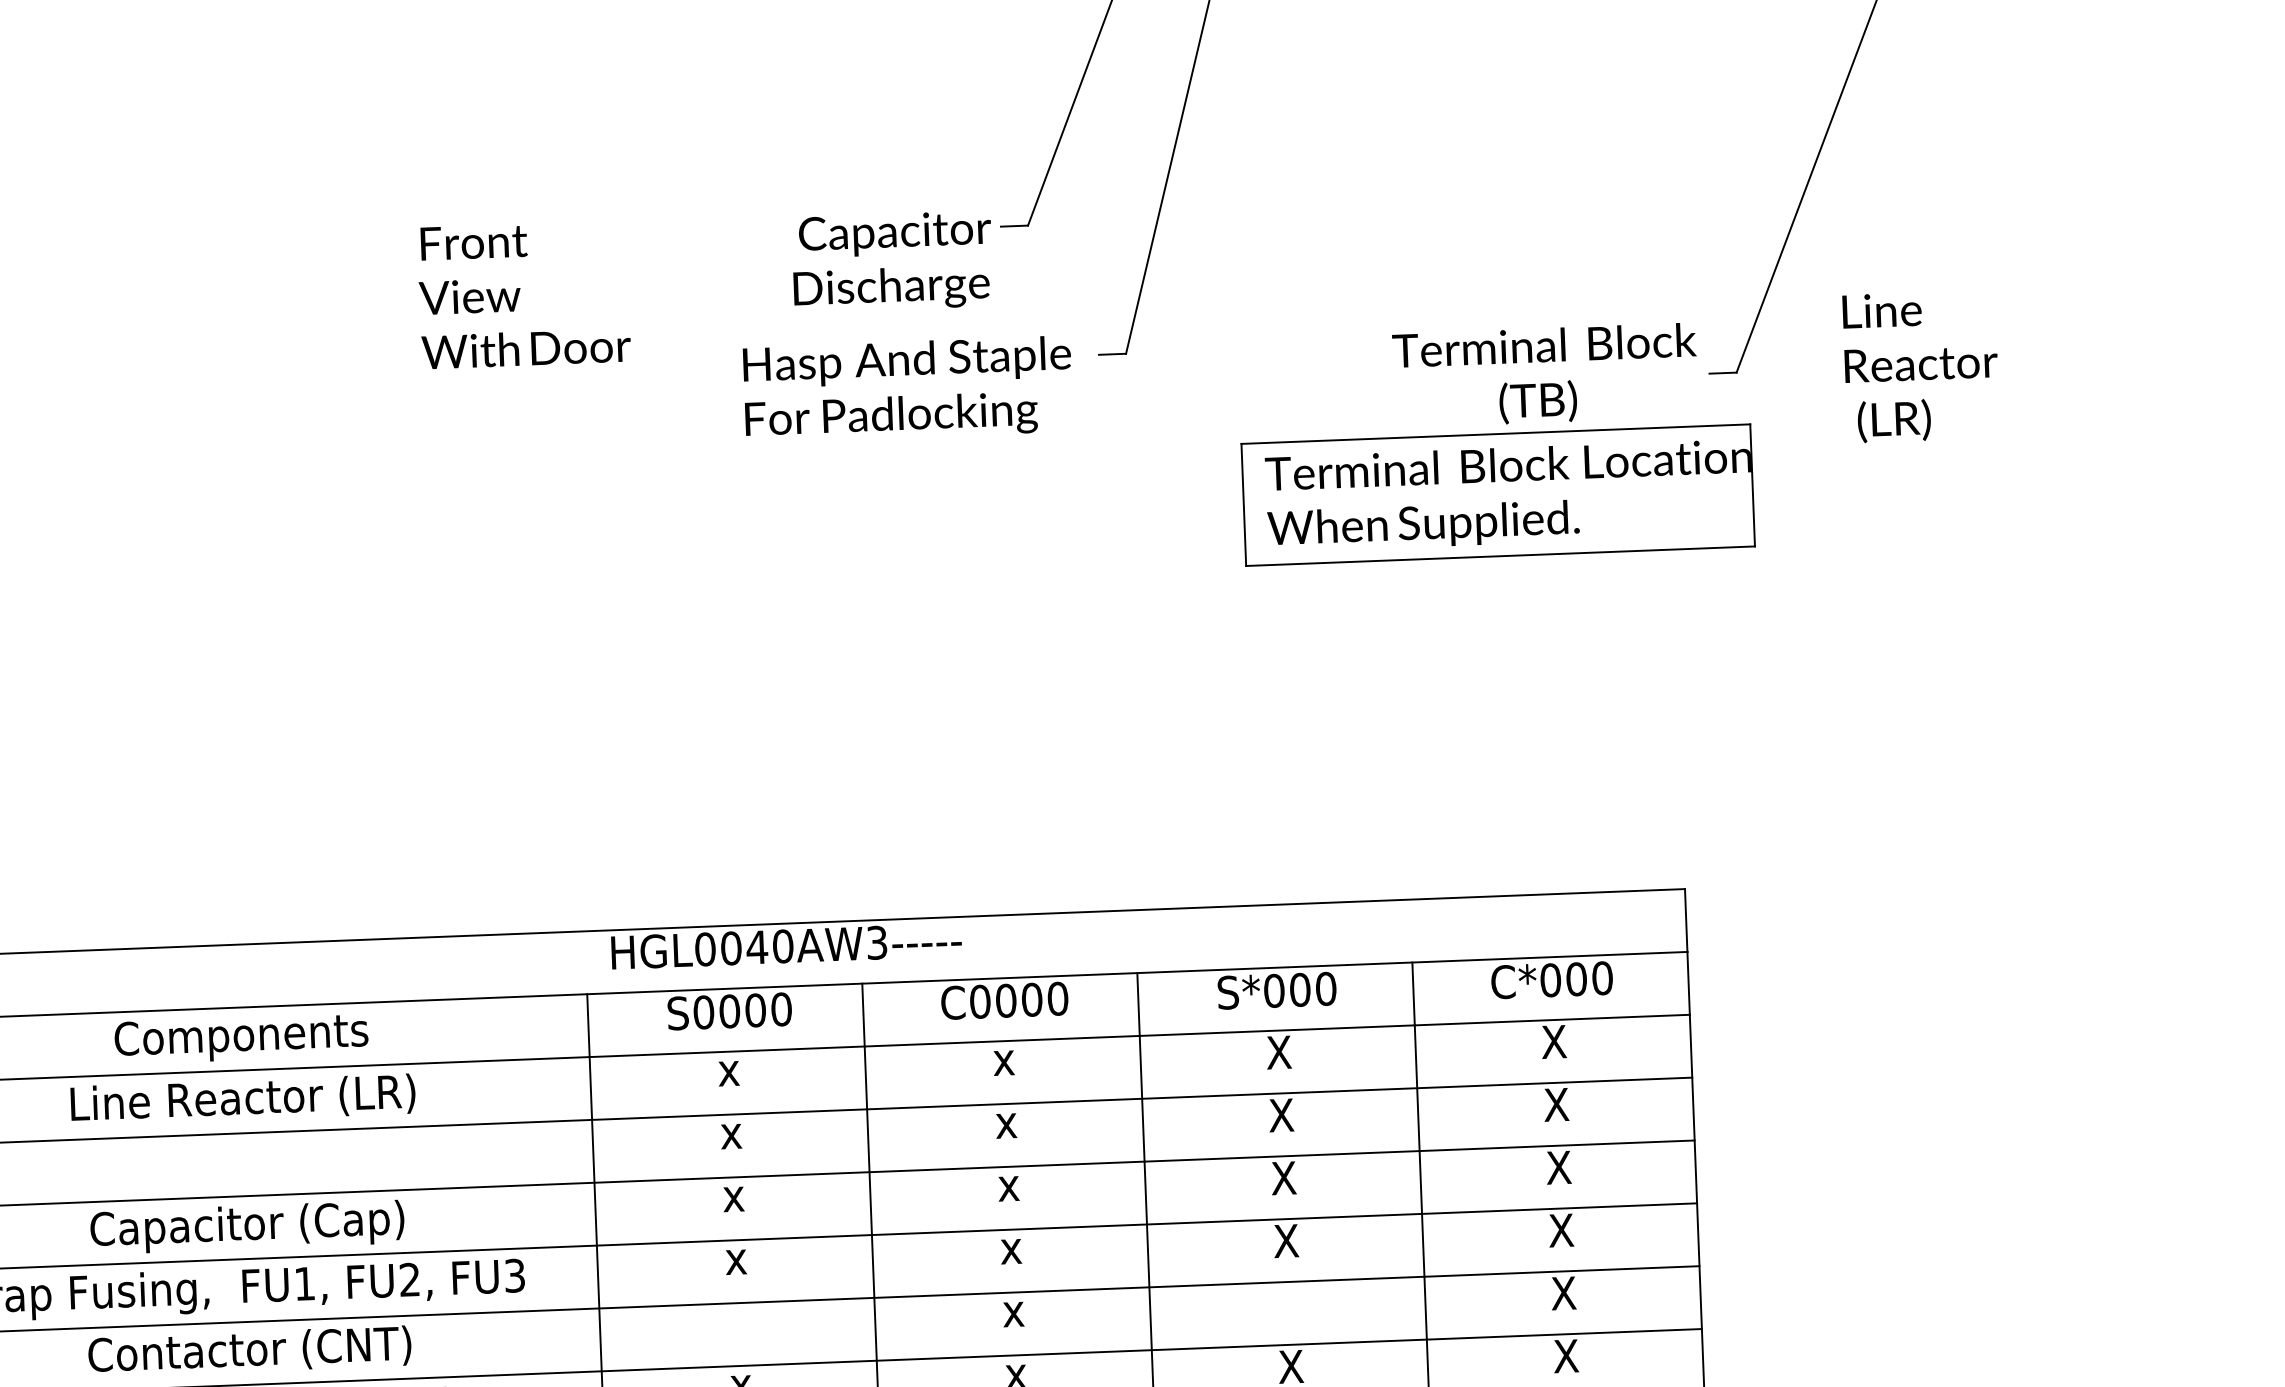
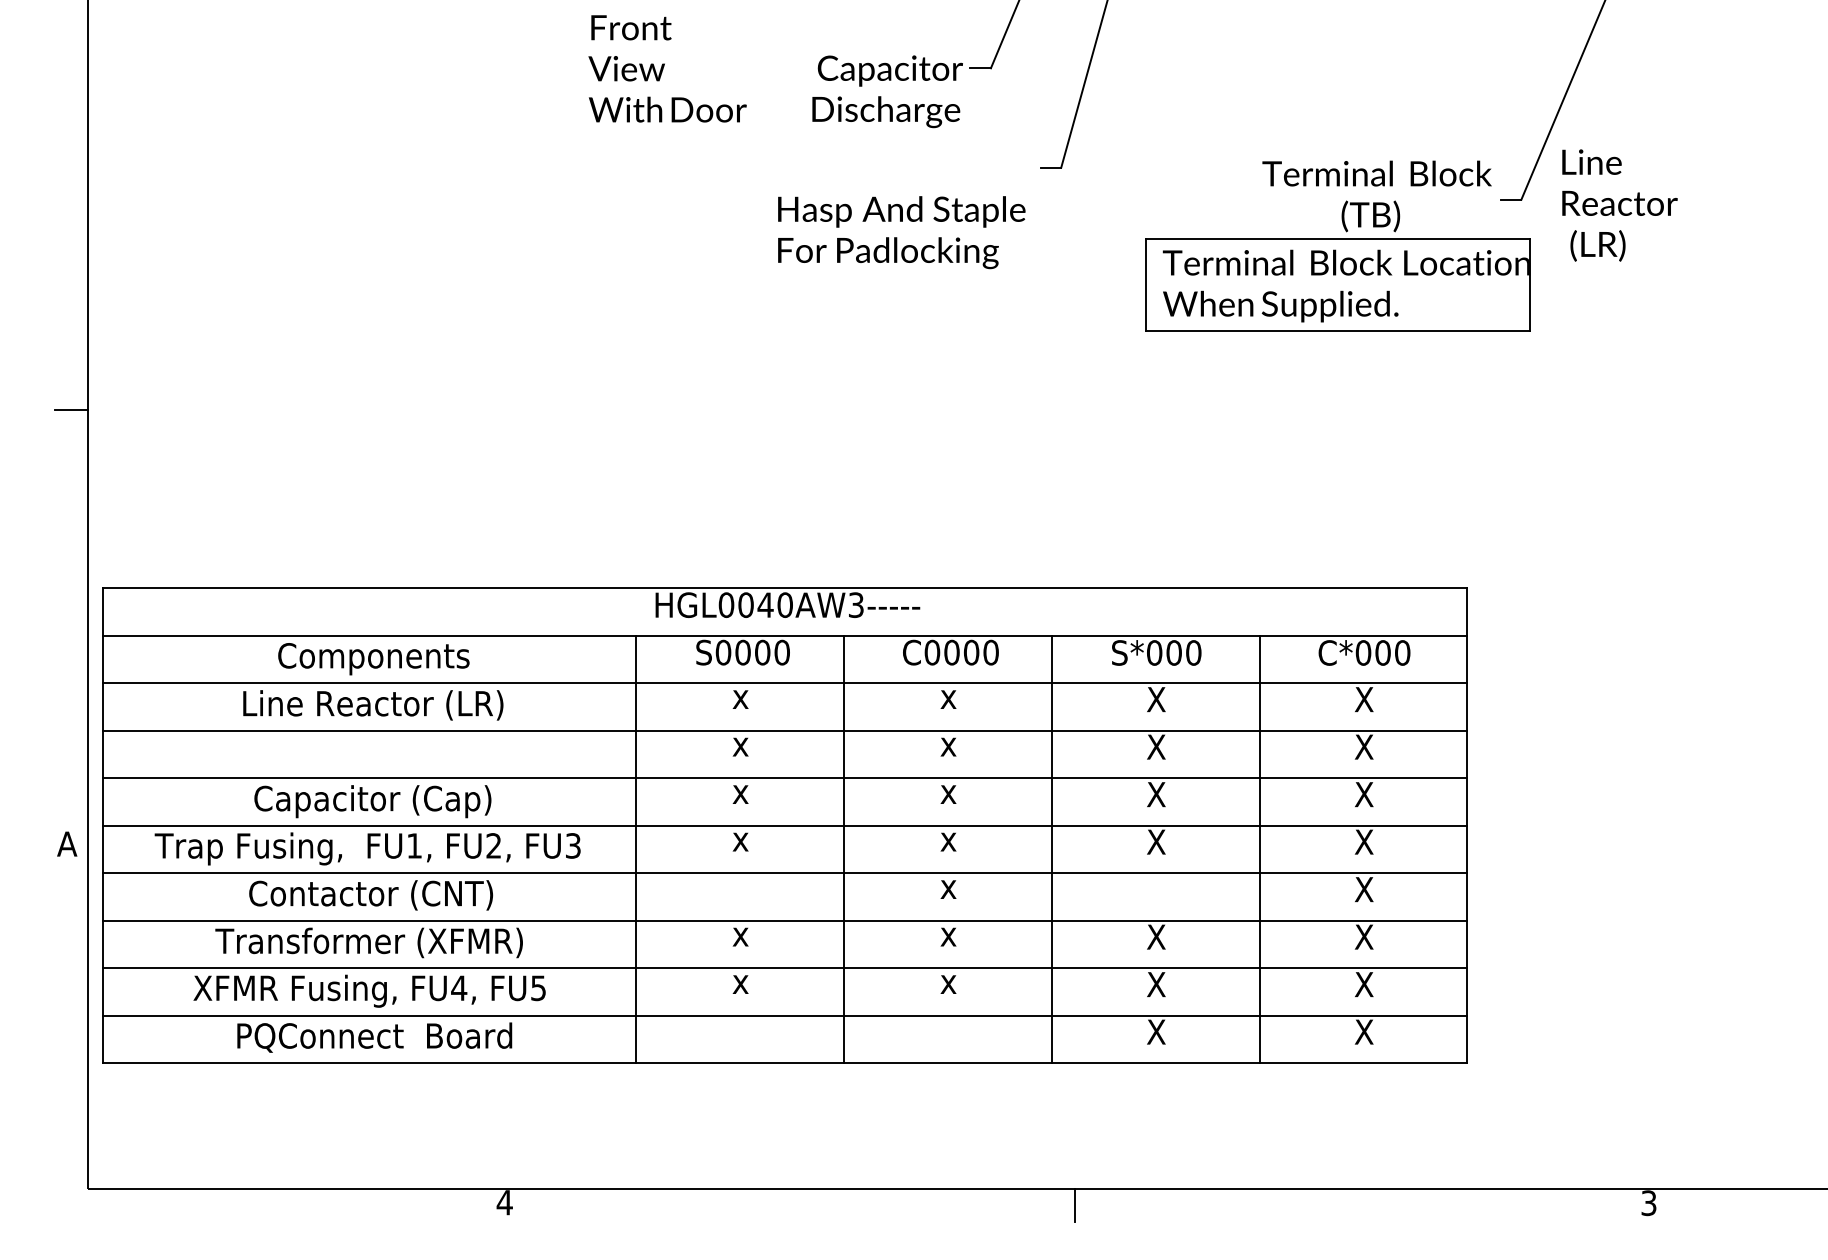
text: (523, 294) -> (667, 68), moved
text: (1920, 366) -> (1619, 205), moved
text: (907, 389) -> (901, 232), moved

